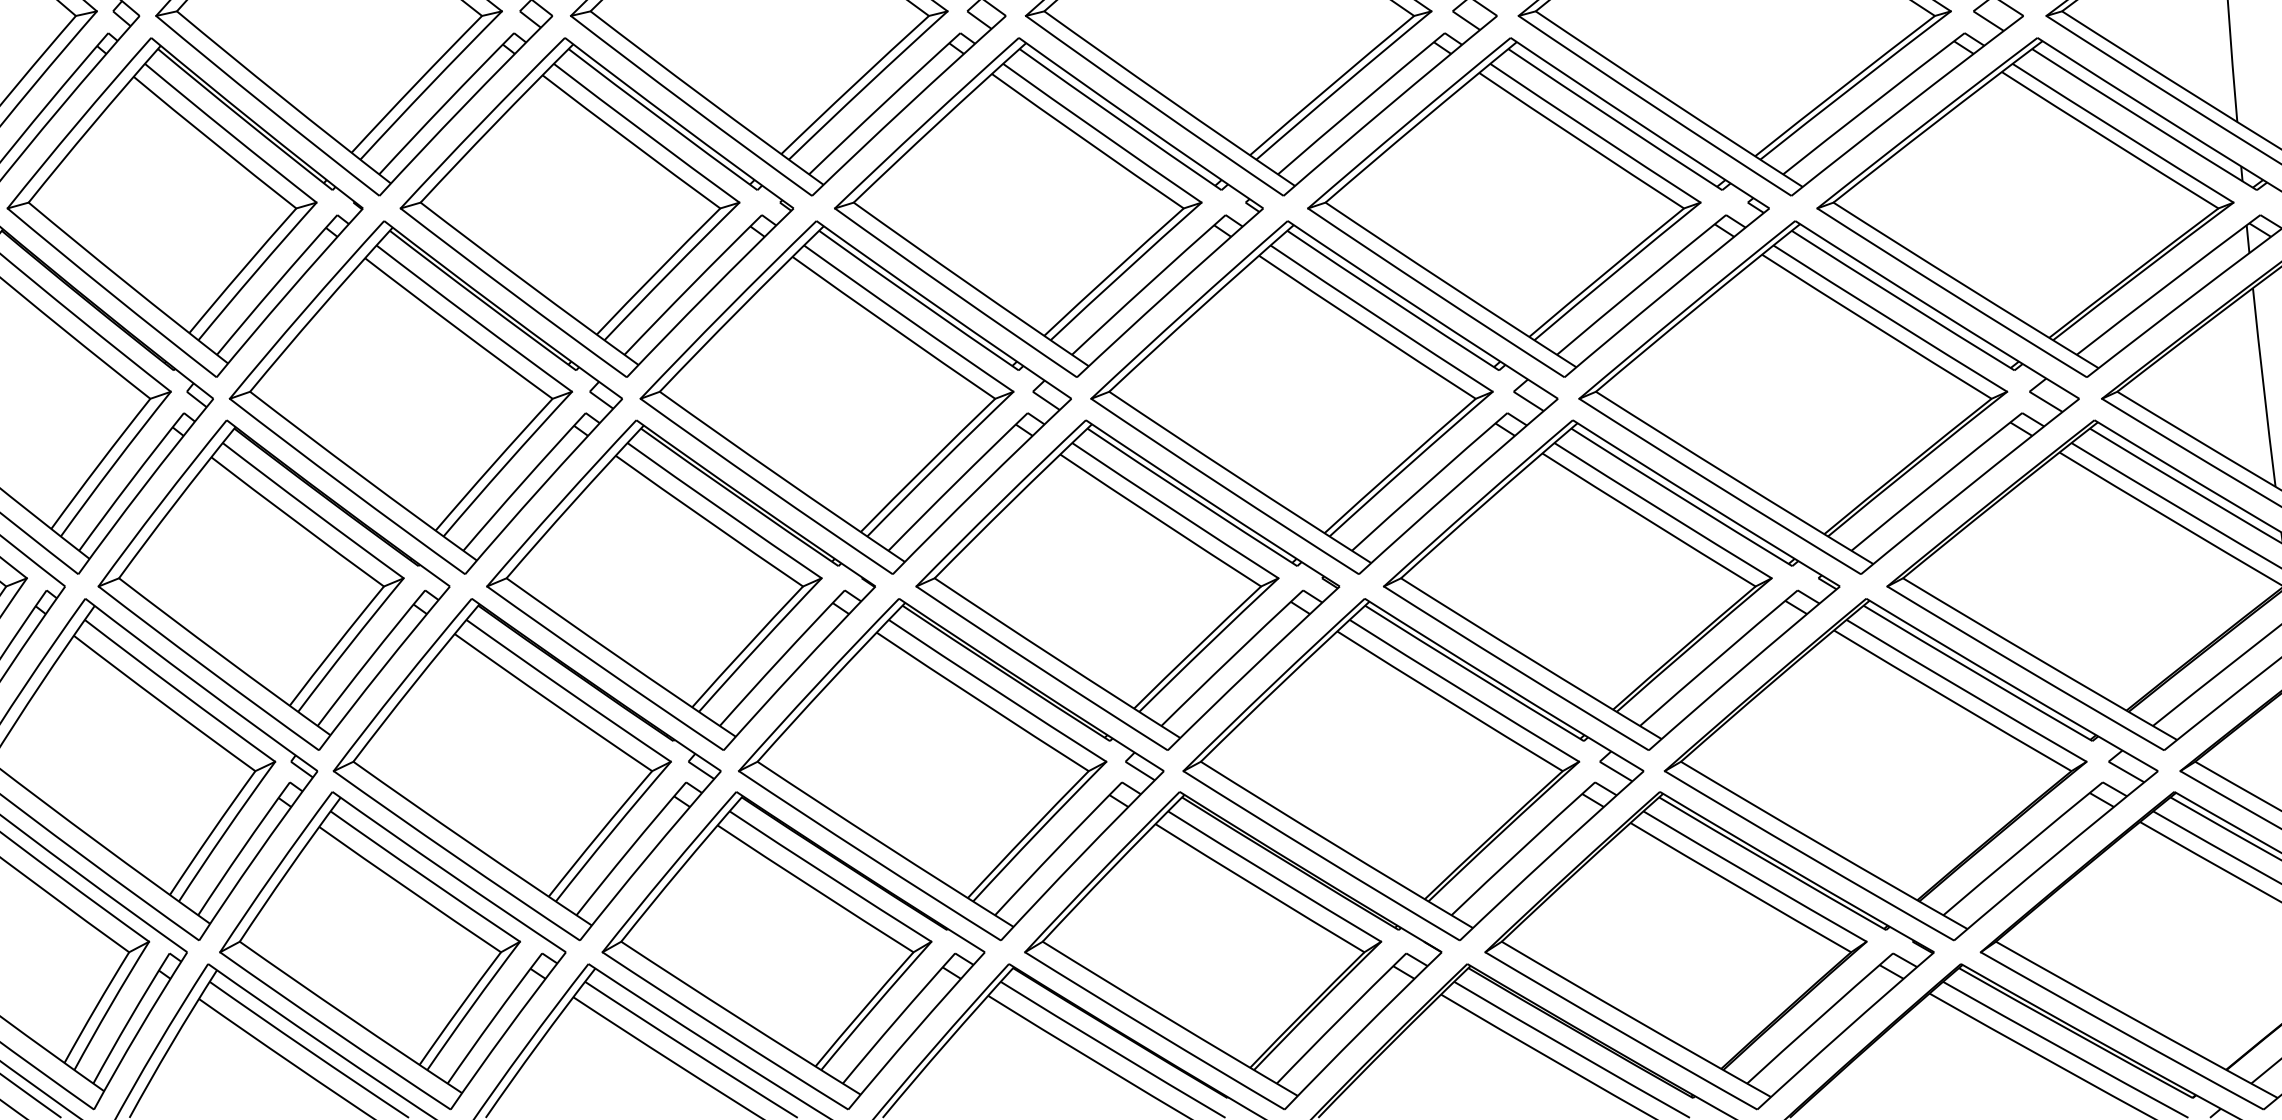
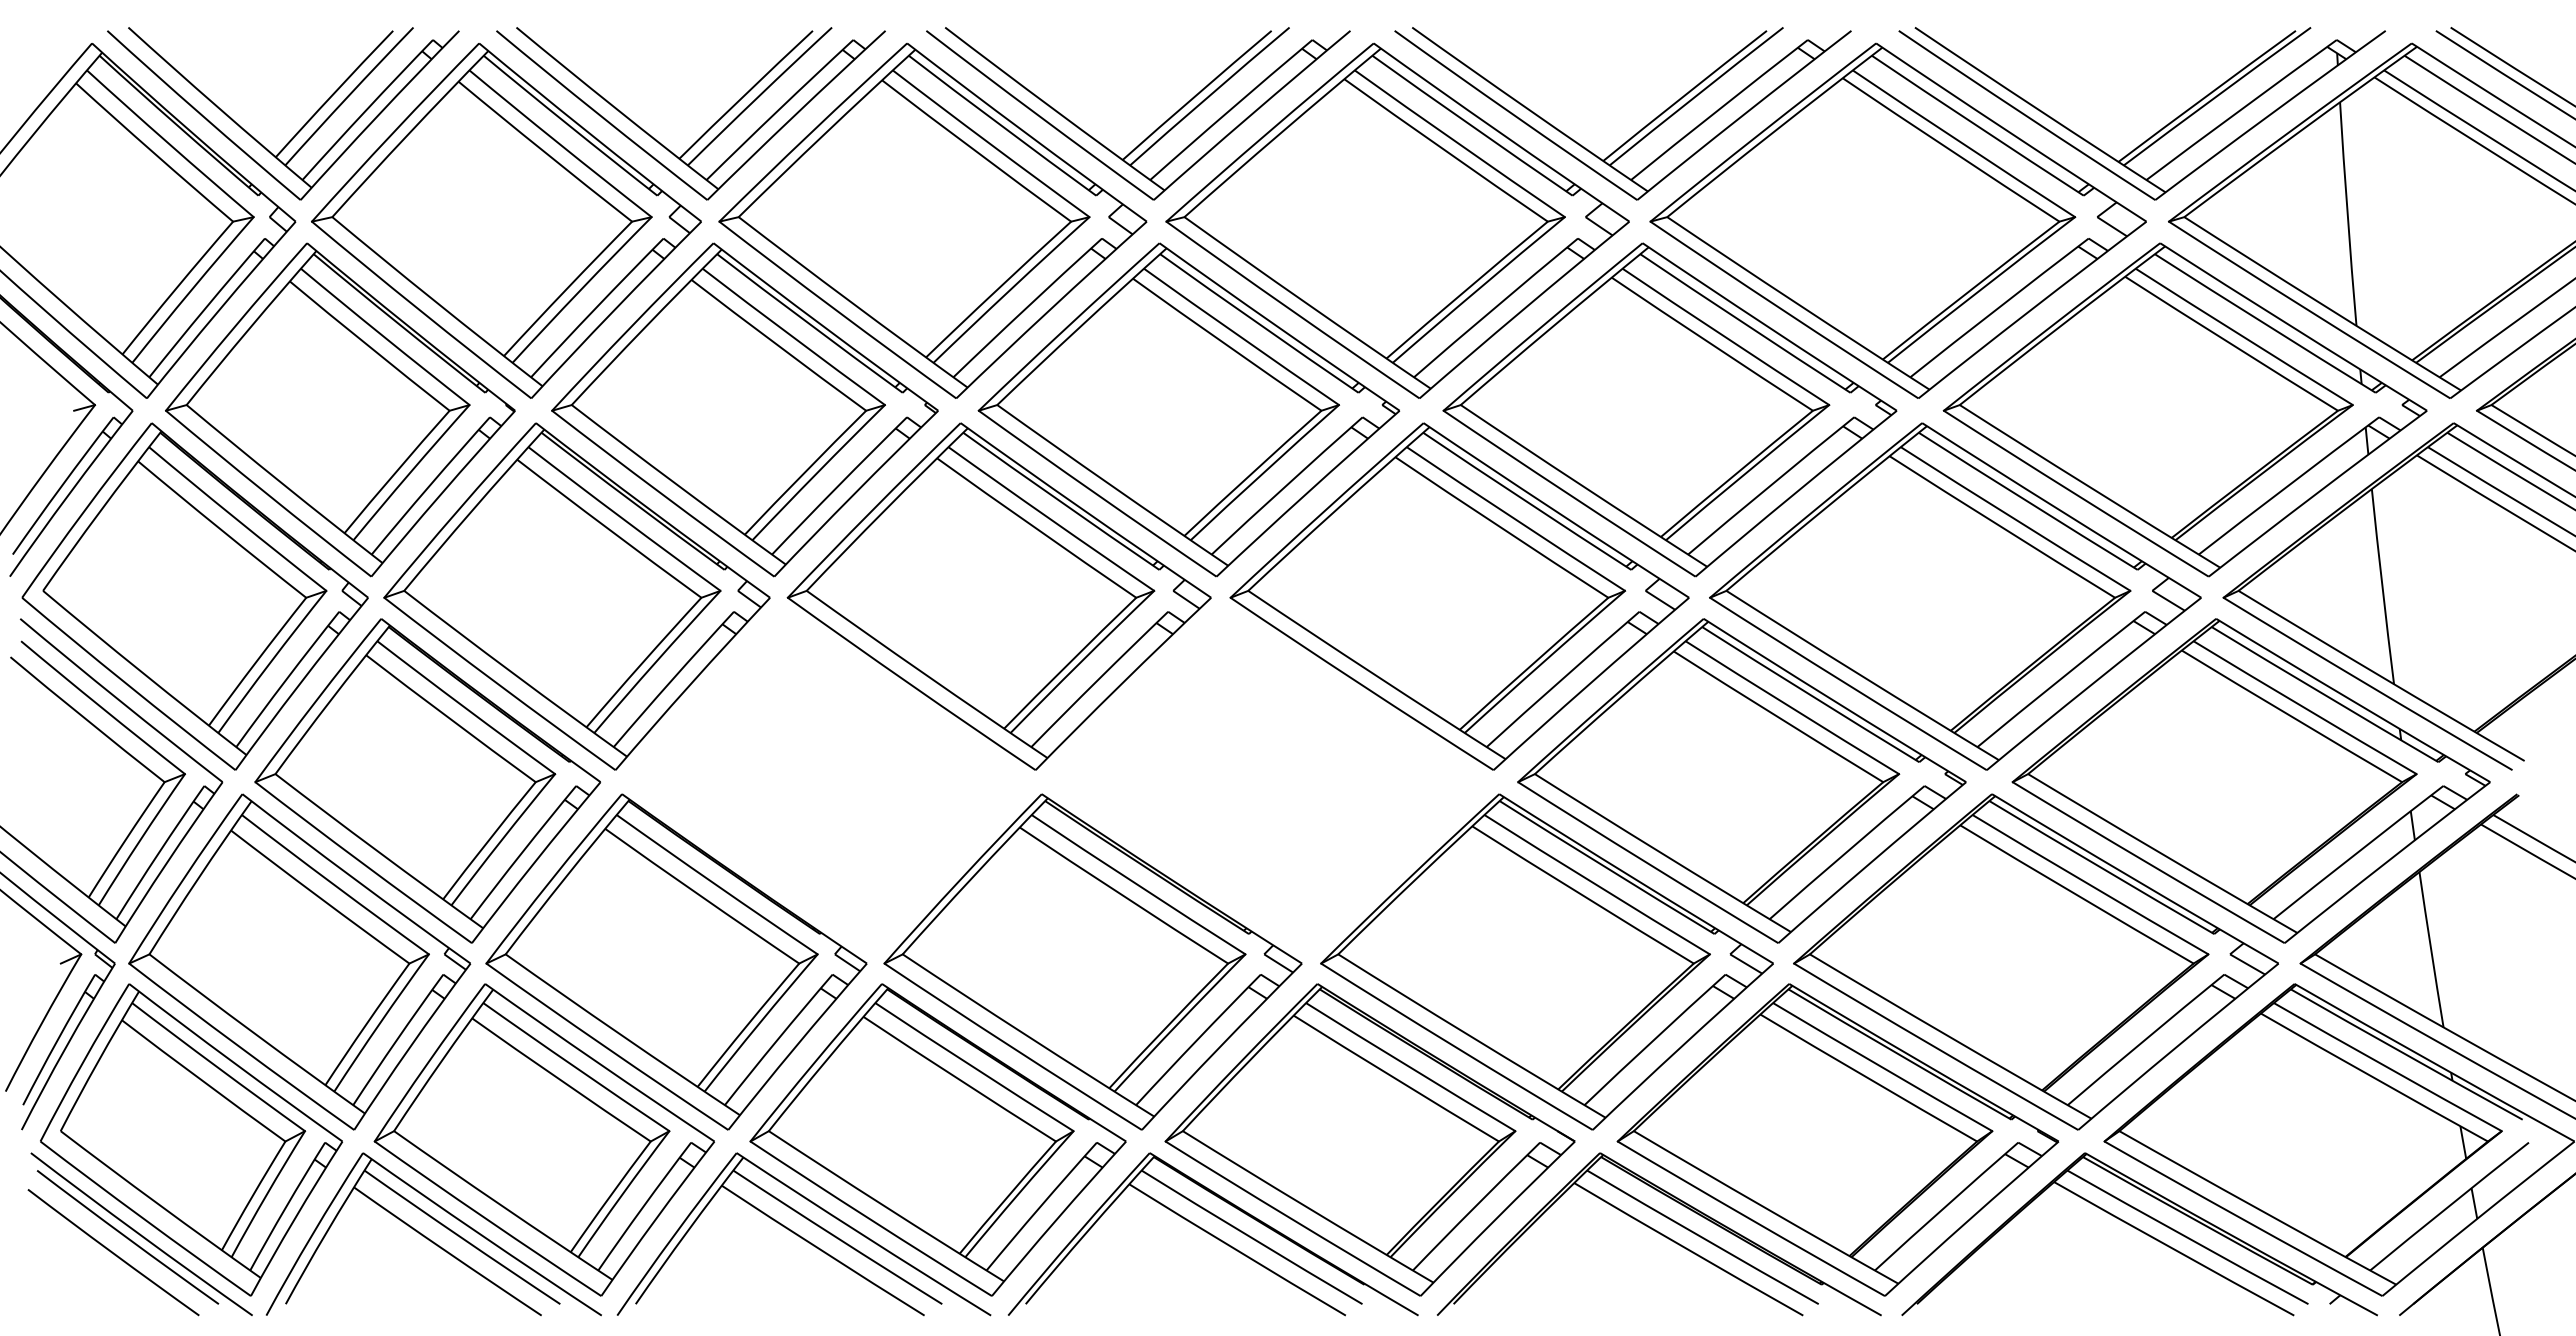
part: (680, 584) -> (827, 780), removed
part: (1127, 584) -> (1266, 780), removed

